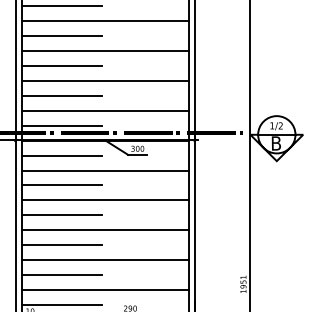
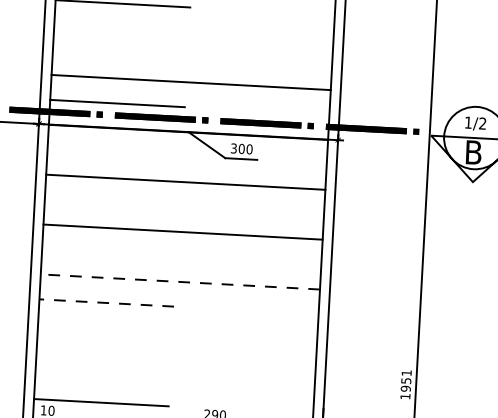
line: (104, 80) -> (192, 31), removed
line: (61, 95) -> (119, 53), removed
line: (61, 155) -> (113, 153), removed
line: (61, 185) -> (111, 203), removed
line: (61, 215) -> (108, 253), removed
line: (105, 230) -> (180, 282), solid -> dashed
line: (61, 245) -> (105, 303), solid -> dashed
line: (104, 260) -> (176, 332), removed
line: (61, 275) -> (103, 353), removed
line: (104, 289) -> (173, 380), removed

